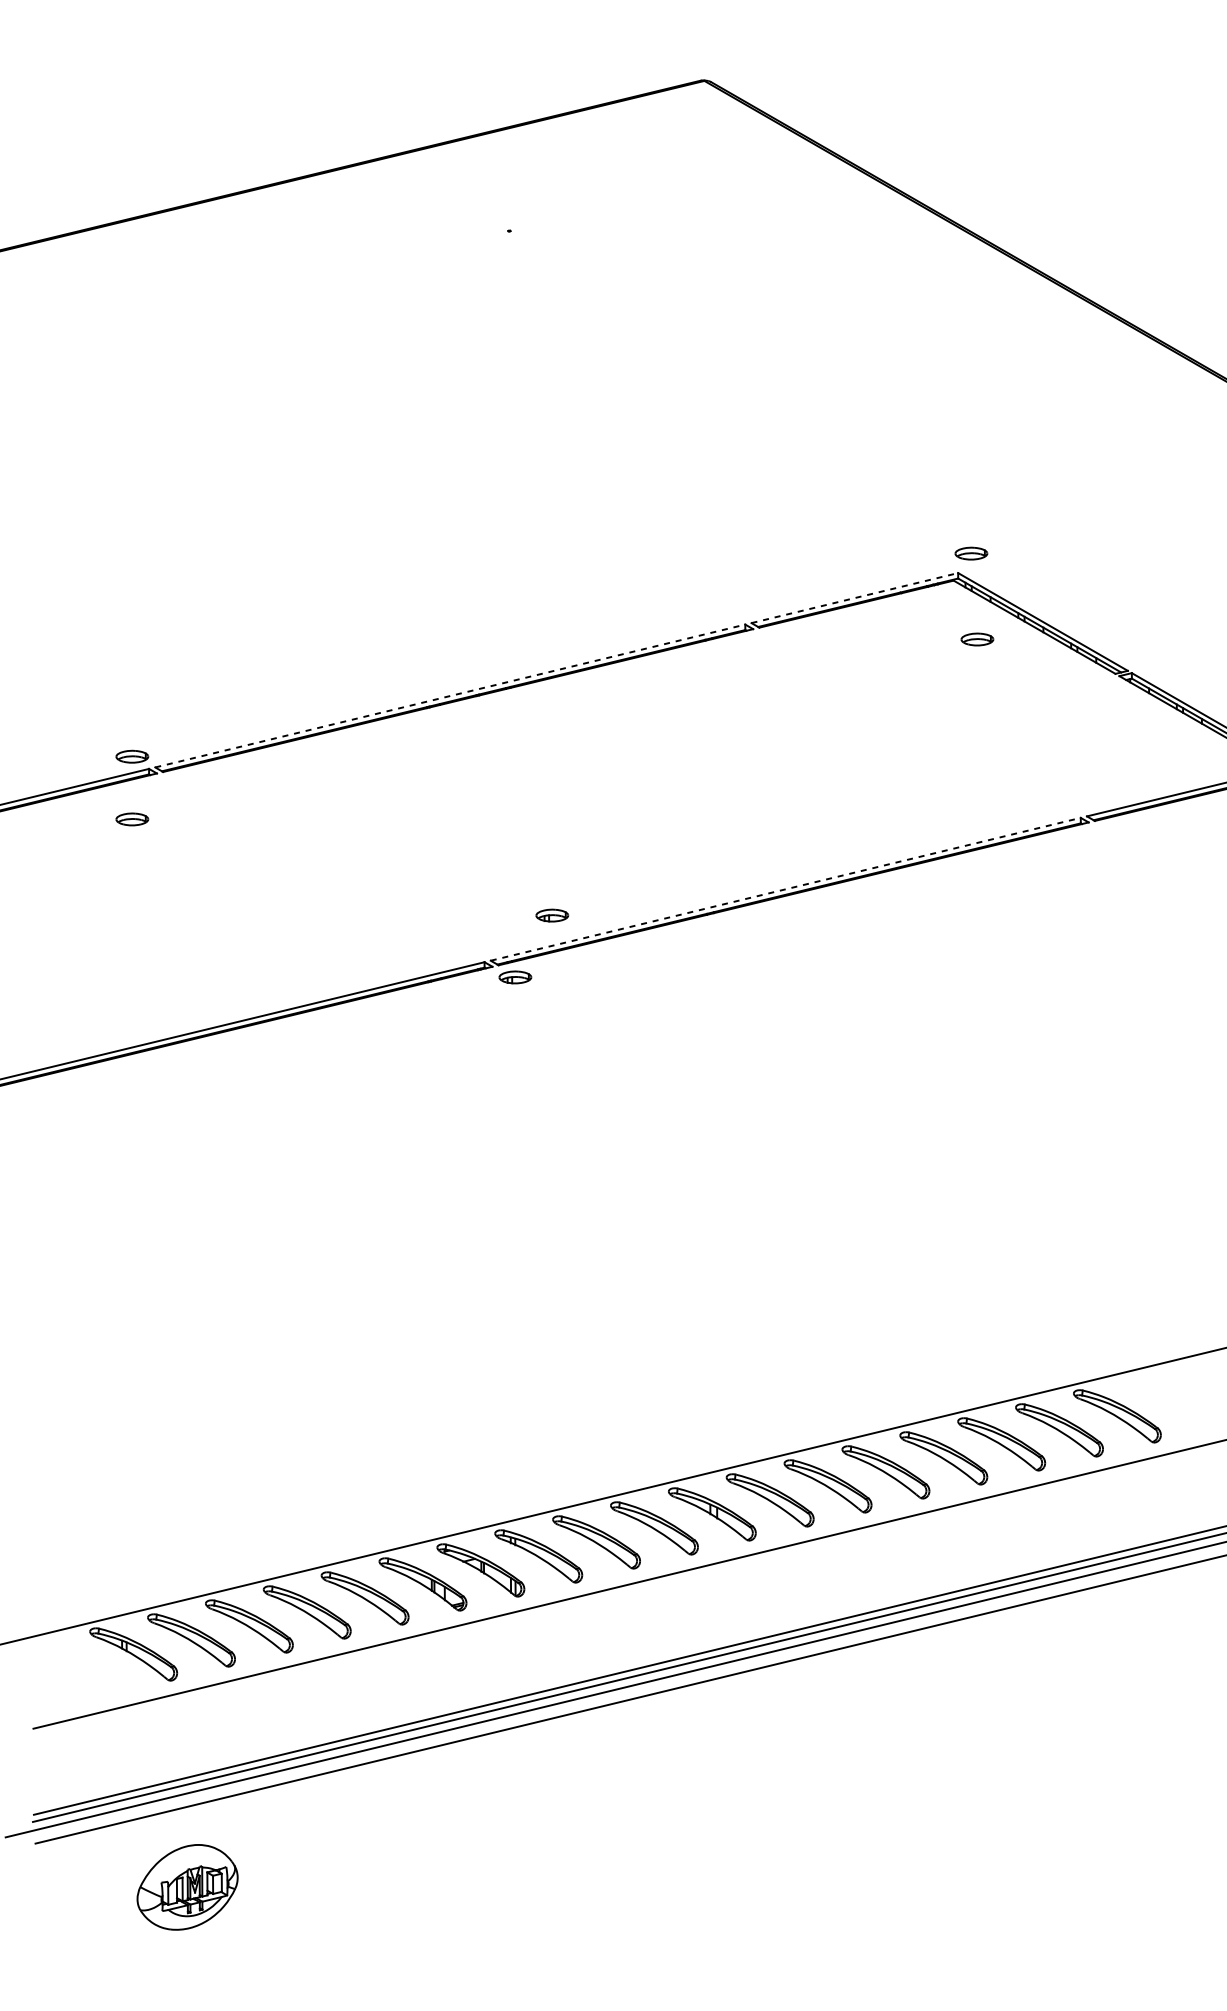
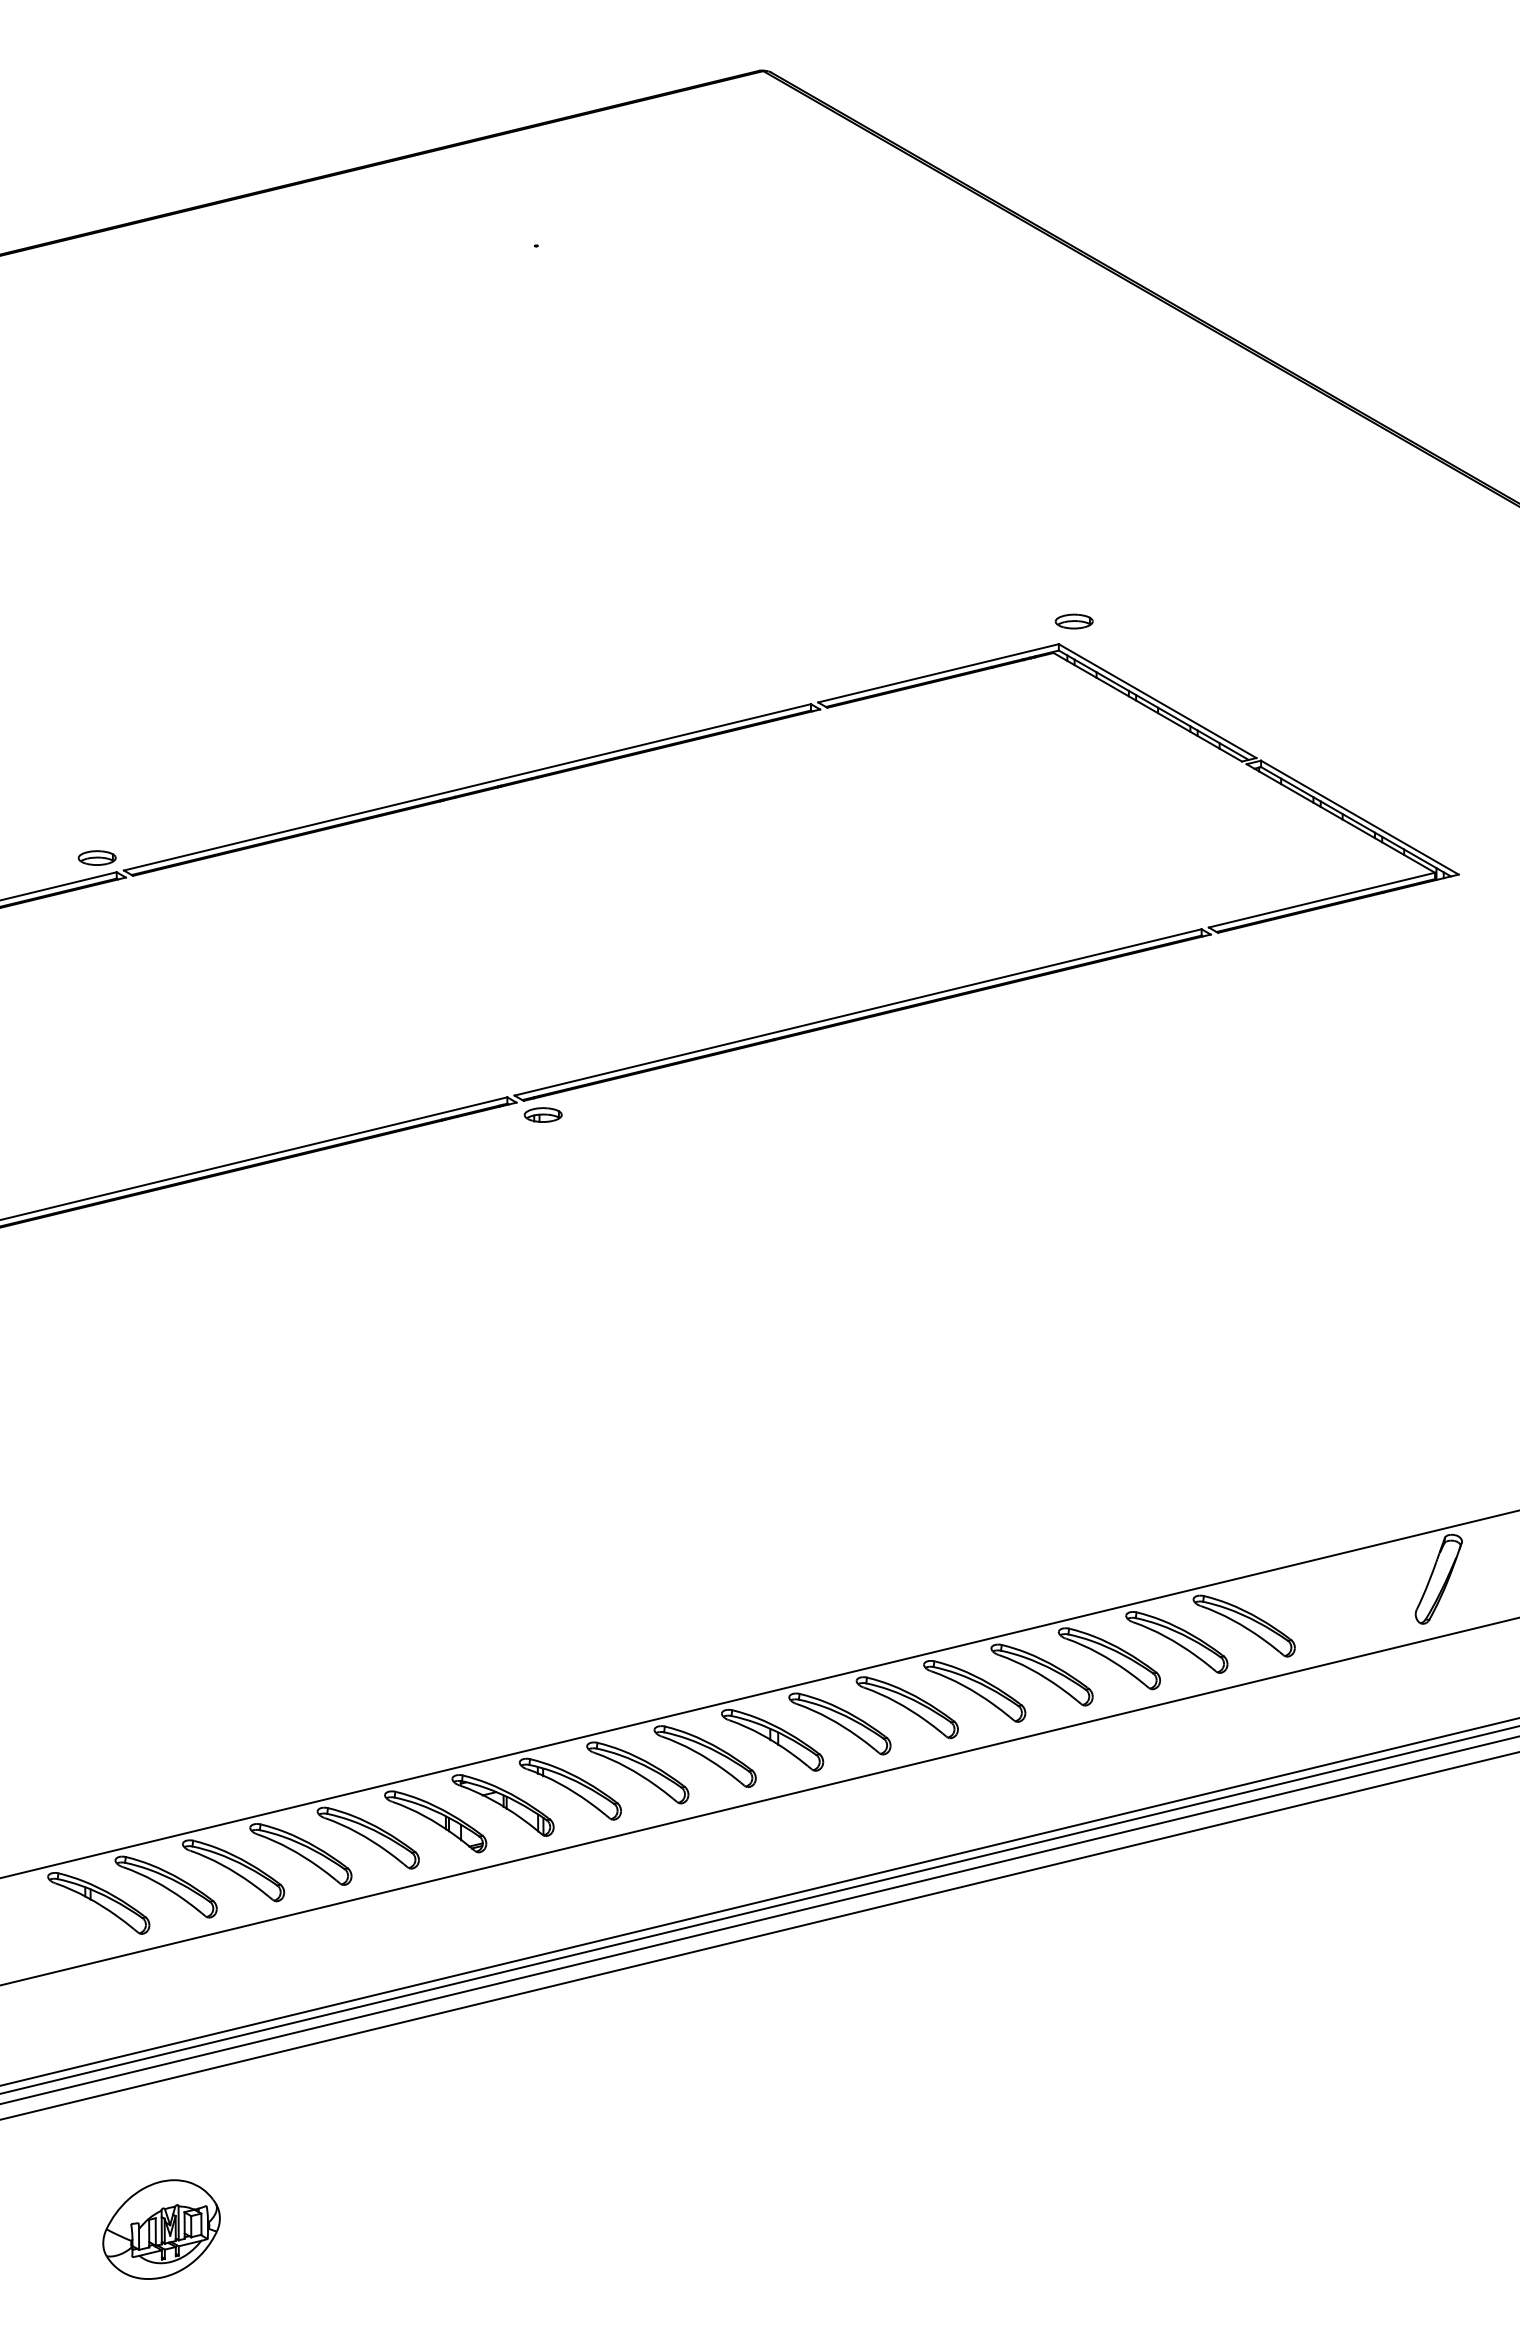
line: (854, 598) -> (938, 673), dashed -> solid
part: (976, 639) -> (1080, 721), removed
line: (450, 696) -> (467, 787), dashed -> solid
part: (131, 818) -> (96, 930), removed
line: (786, 889) -> (858, 1012), dashed -> solid
part: (551, 915) -> (585, 1042), removed
part: (187, 1887) -> (161, 2229), moved

